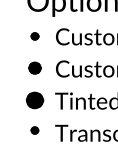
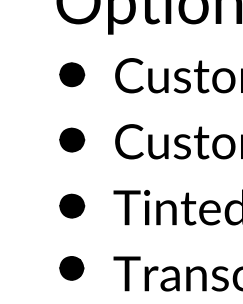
part: (34, 36) -> (71, 74), size x1.67
part: (34, 99) -> (71, 204), size x0.71
part: (34, 130) -> (71, 268), size x1.67

